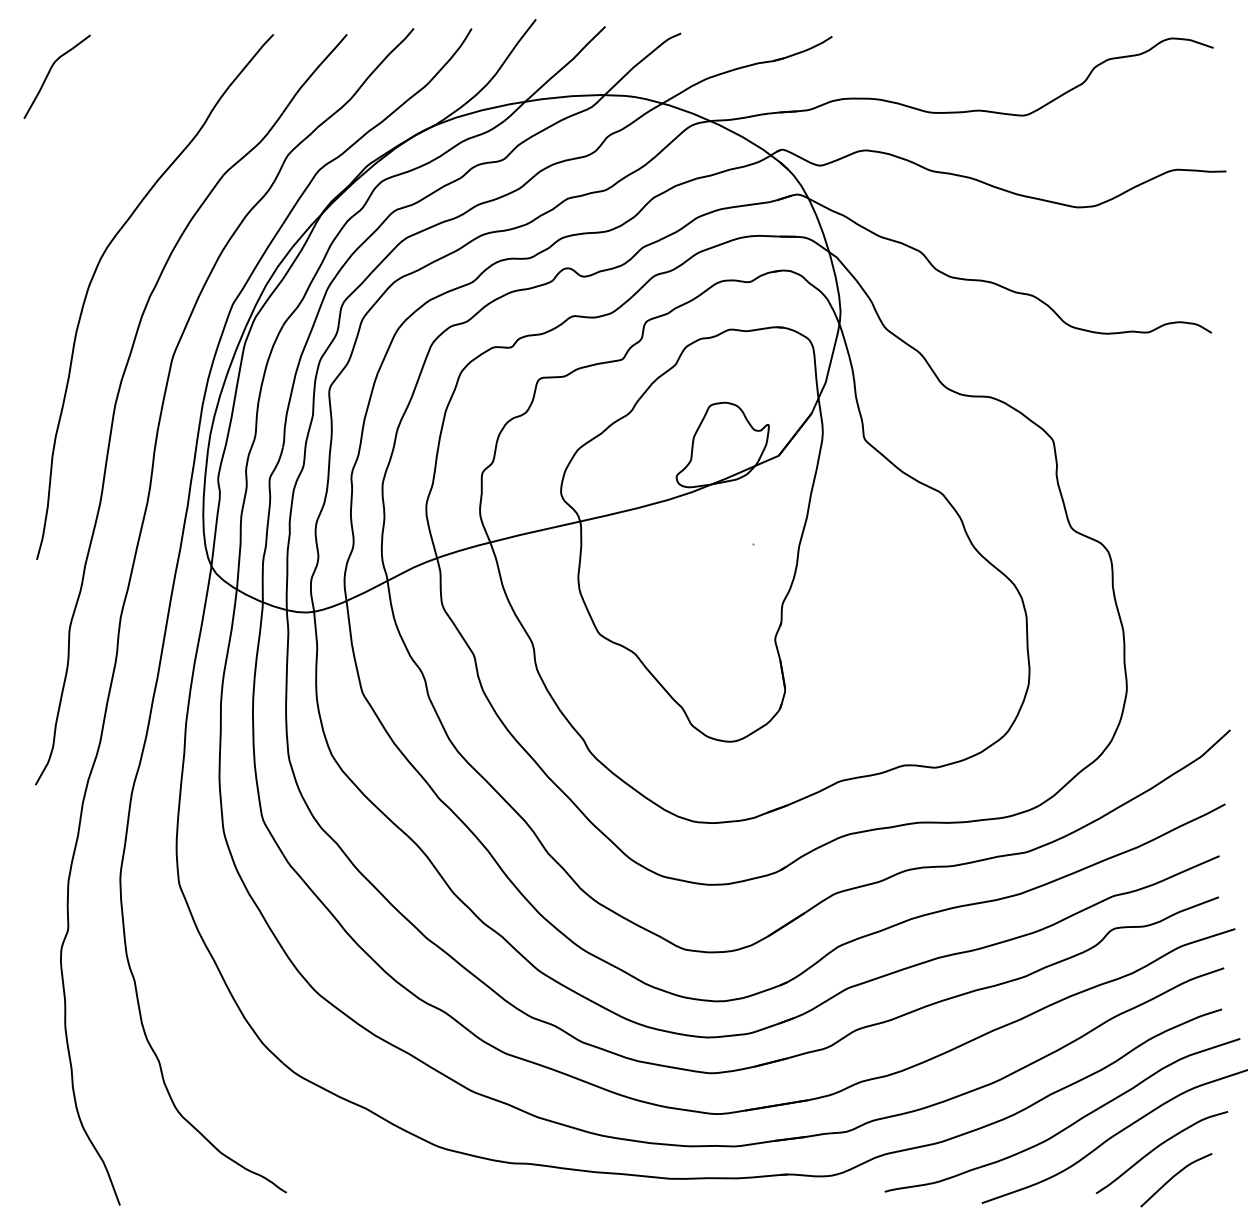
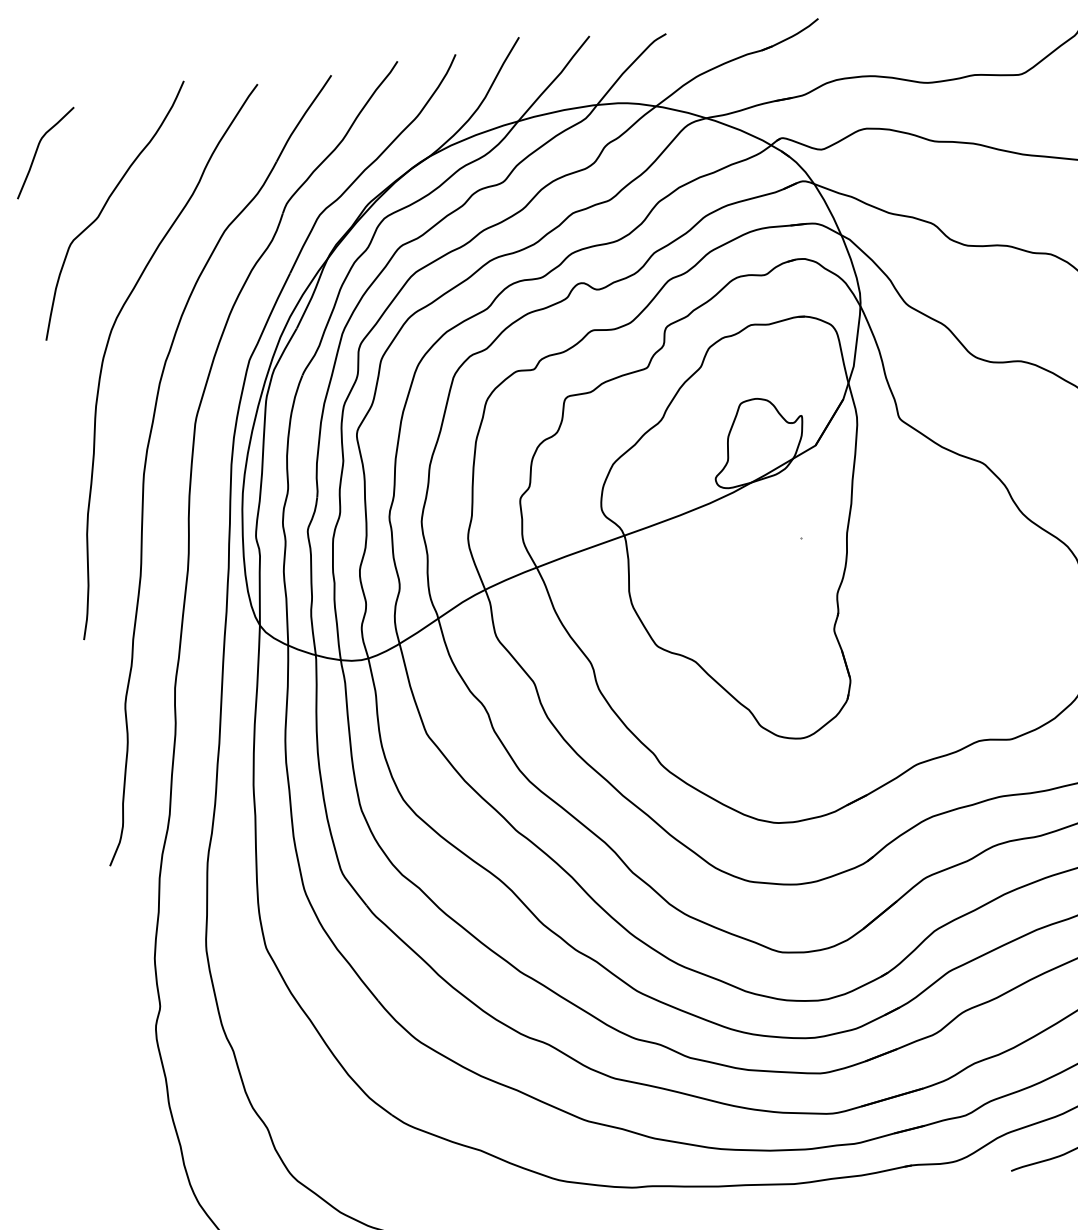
curve: (109, 136) -> (105, 206), added

